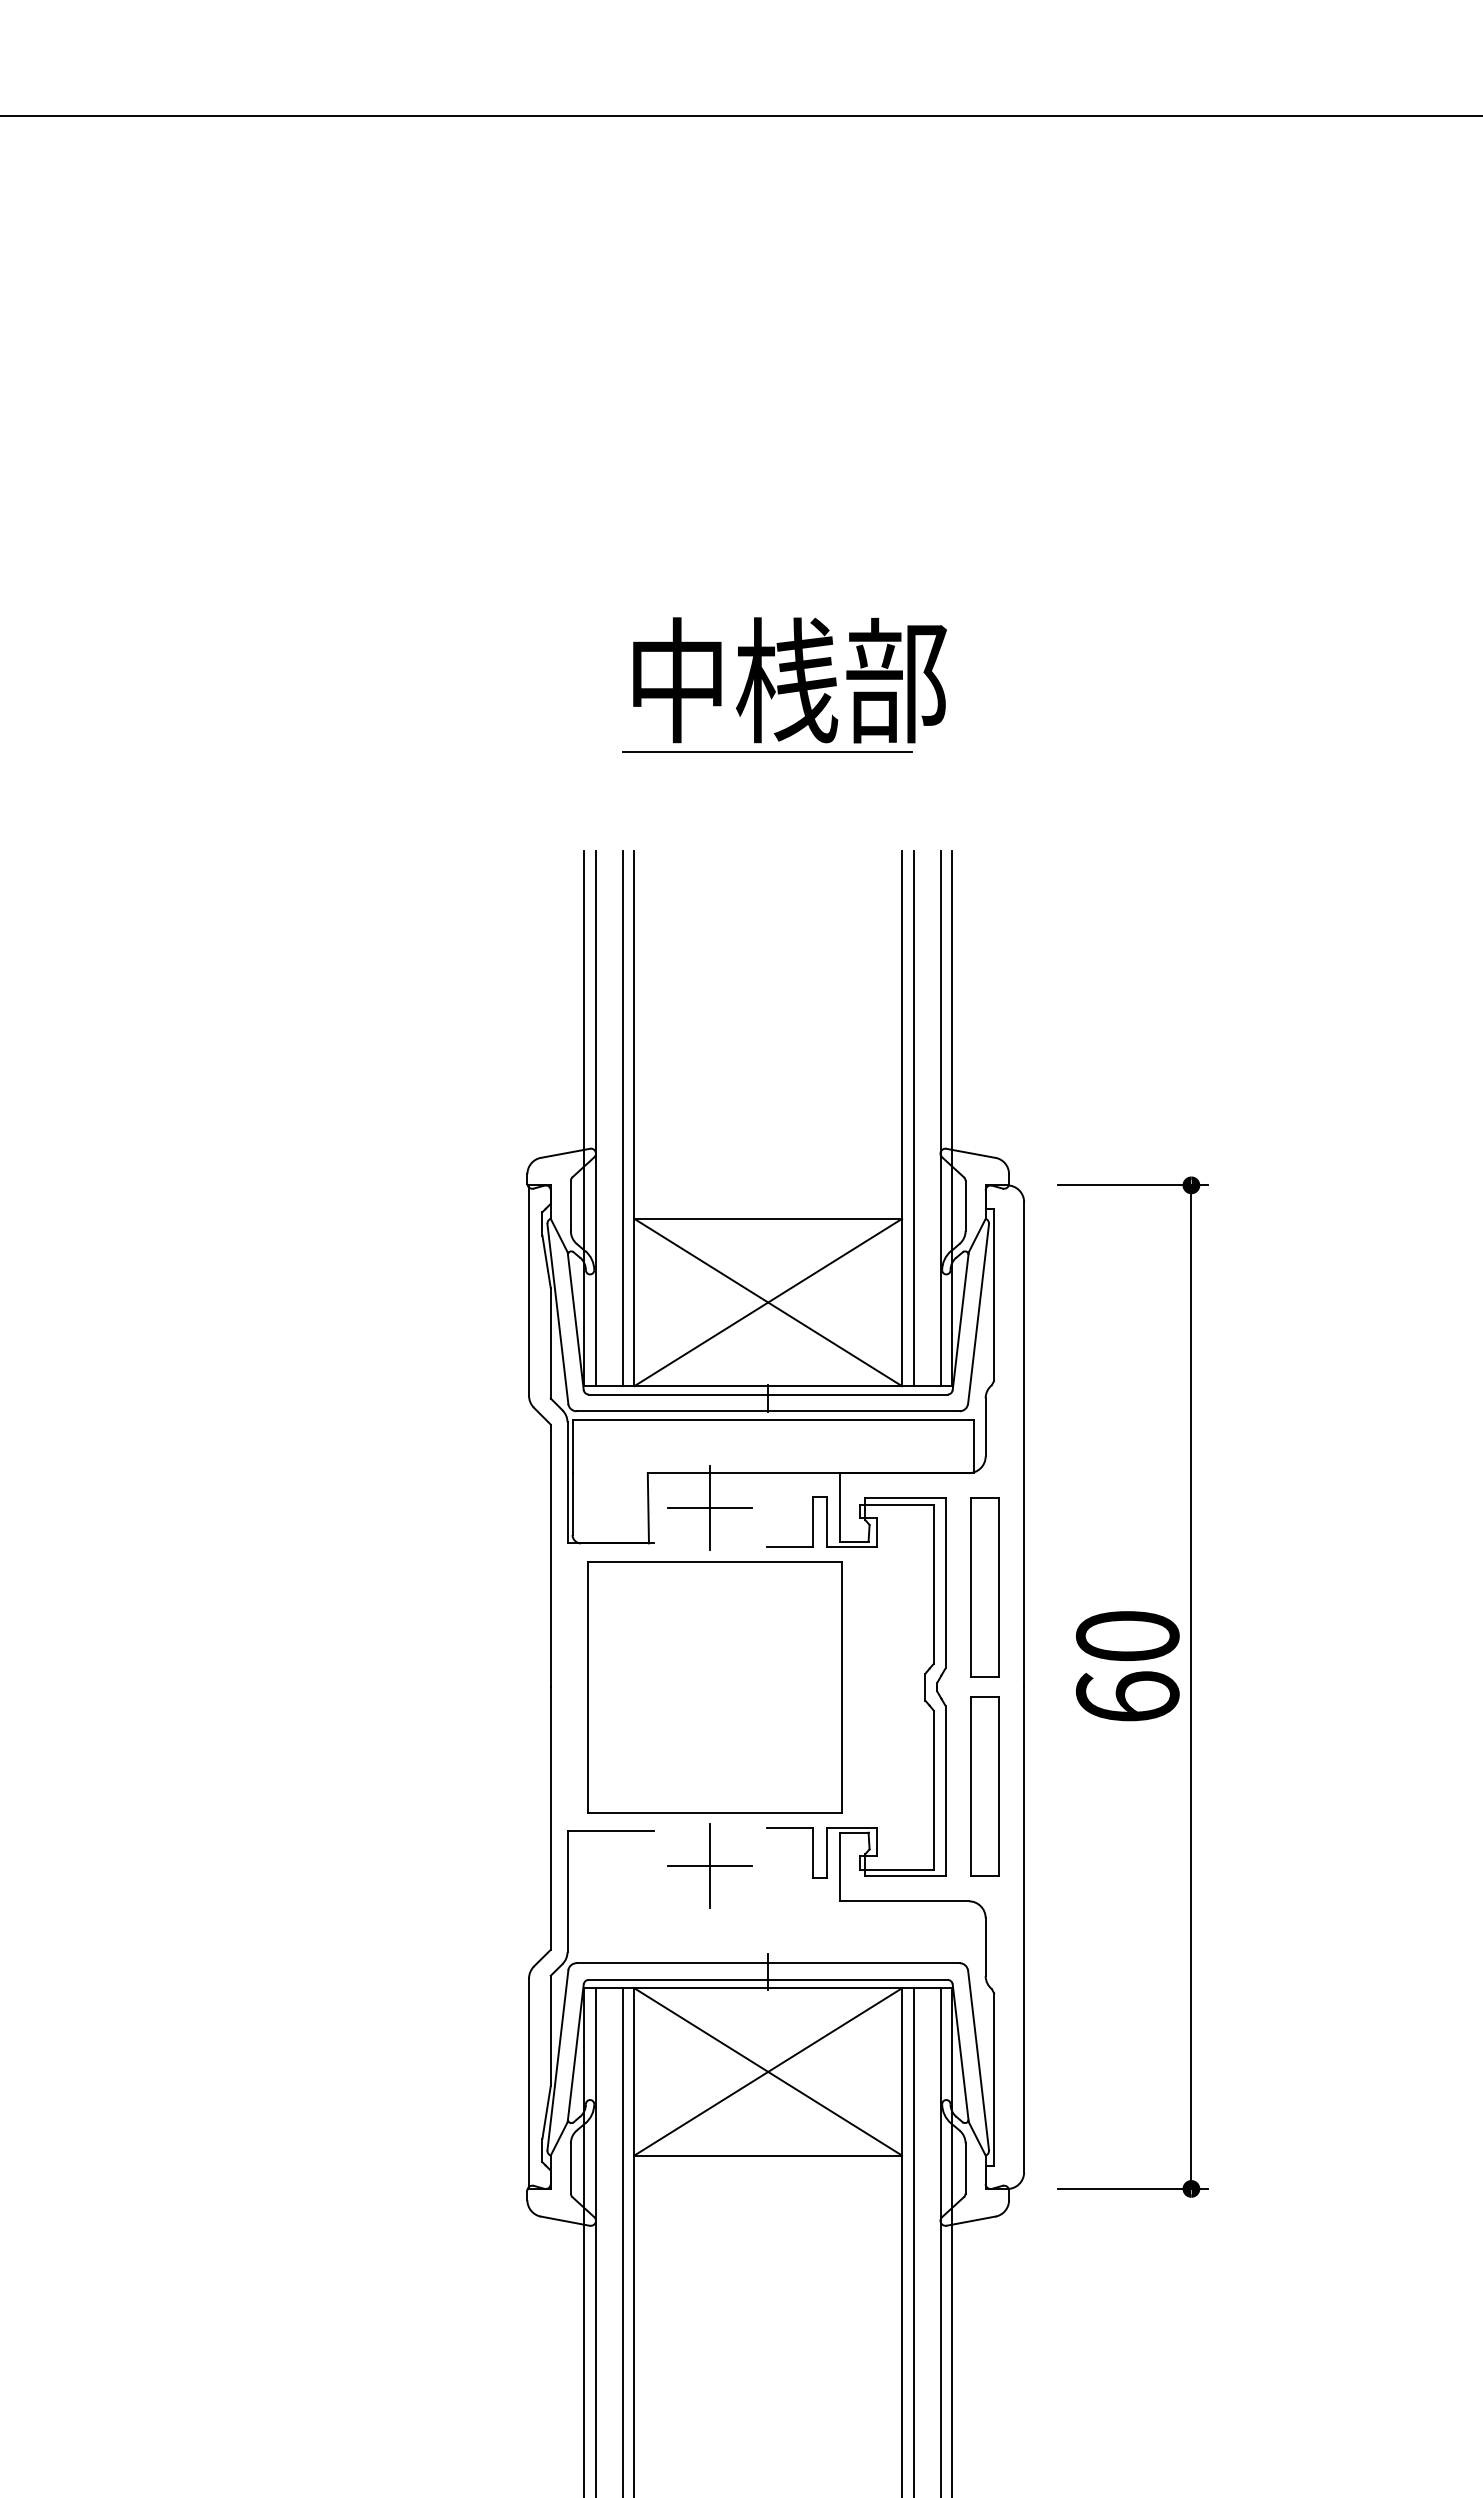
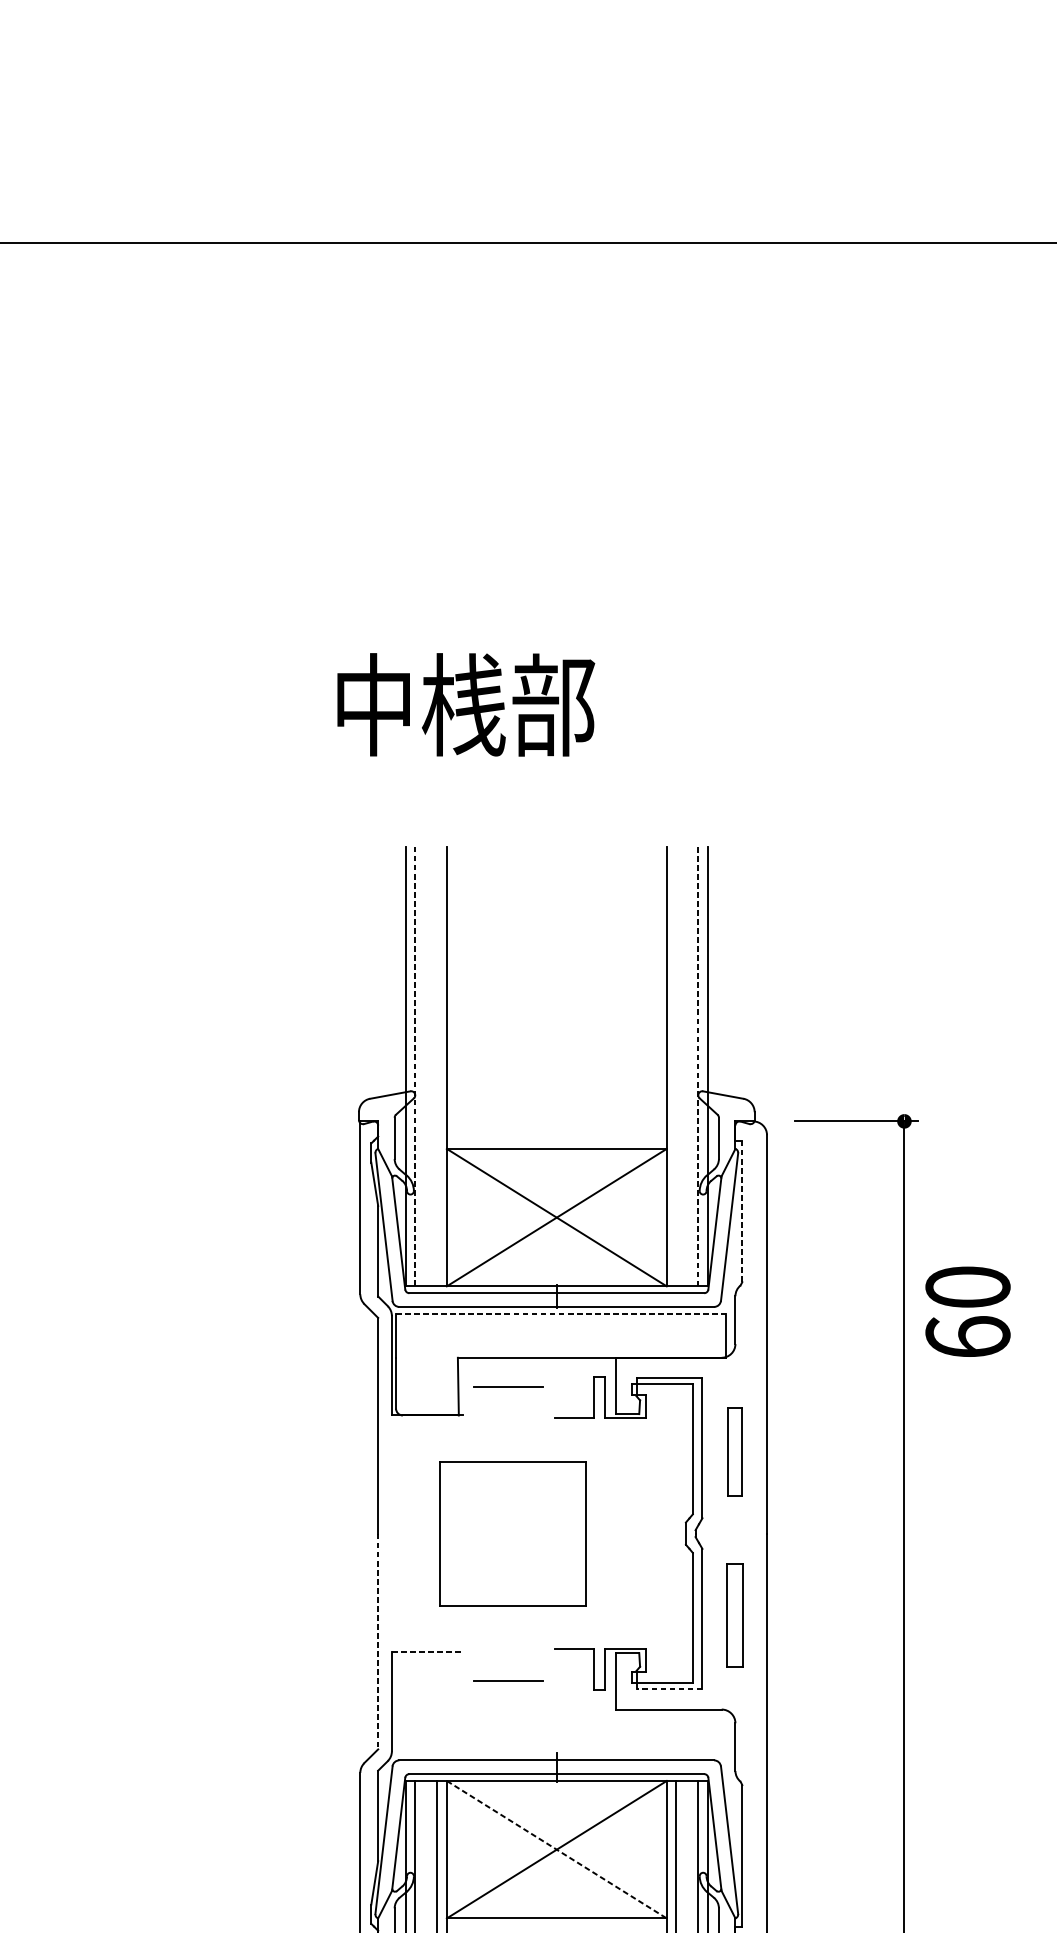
text: (789, 680) -> (465, 704), moved
line: (766, 752) -> (555, 765), removed
line: (595, 1118) -> (414, 1066), solid -> dashed
line: (622, 1118) -> (437, 1066), removed
line: (913, 1118) -> (676, 1066), removed
line: (940, 1118) -> (698, 1066), solid -> dashed
line: (994, 1295) -> (742, 1211), solid -> dashed
line: (773, 1419) -> (561, 1313), solid -> dashed
line: (709, 1508) -> (508, 1386), removed
part: (984, 1587) -> (734, 1451), size x0.6
text: (1127, 1666) -> (967, 1312), moved
part: (714, 1687) -> (512, 1533), size x0.7
part: (984, 1786) -> (734, 1615), size x0.7
line: (550, 1819) -> (377, 1642), solid -> dashed
line: (611, 1831) -> (428, 1652), solid -> dashed
line: (709, 1866) -> (508, 1680), removed
line: (904, 1876) -> (668, 1689), solid -> dashed
line: (768, 2071) -> (557, 1849), solid -> dashed

